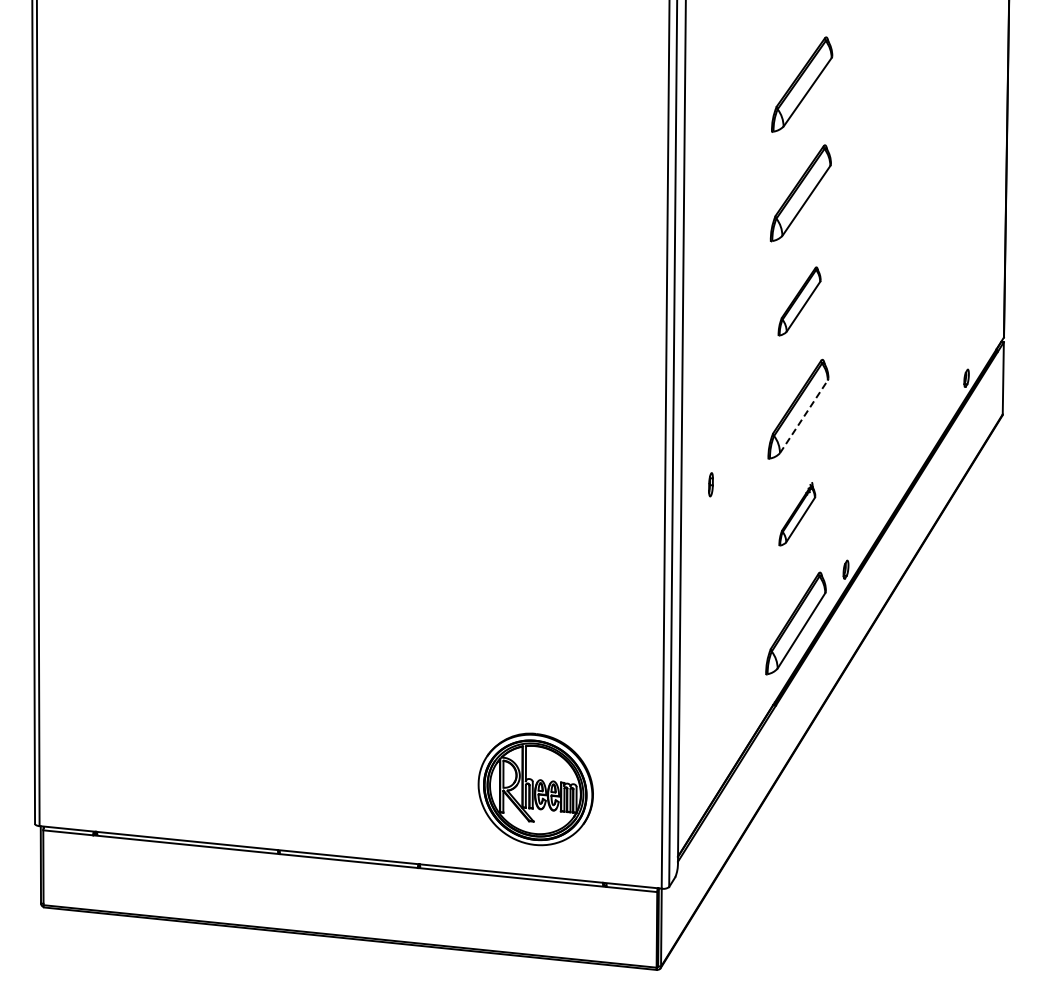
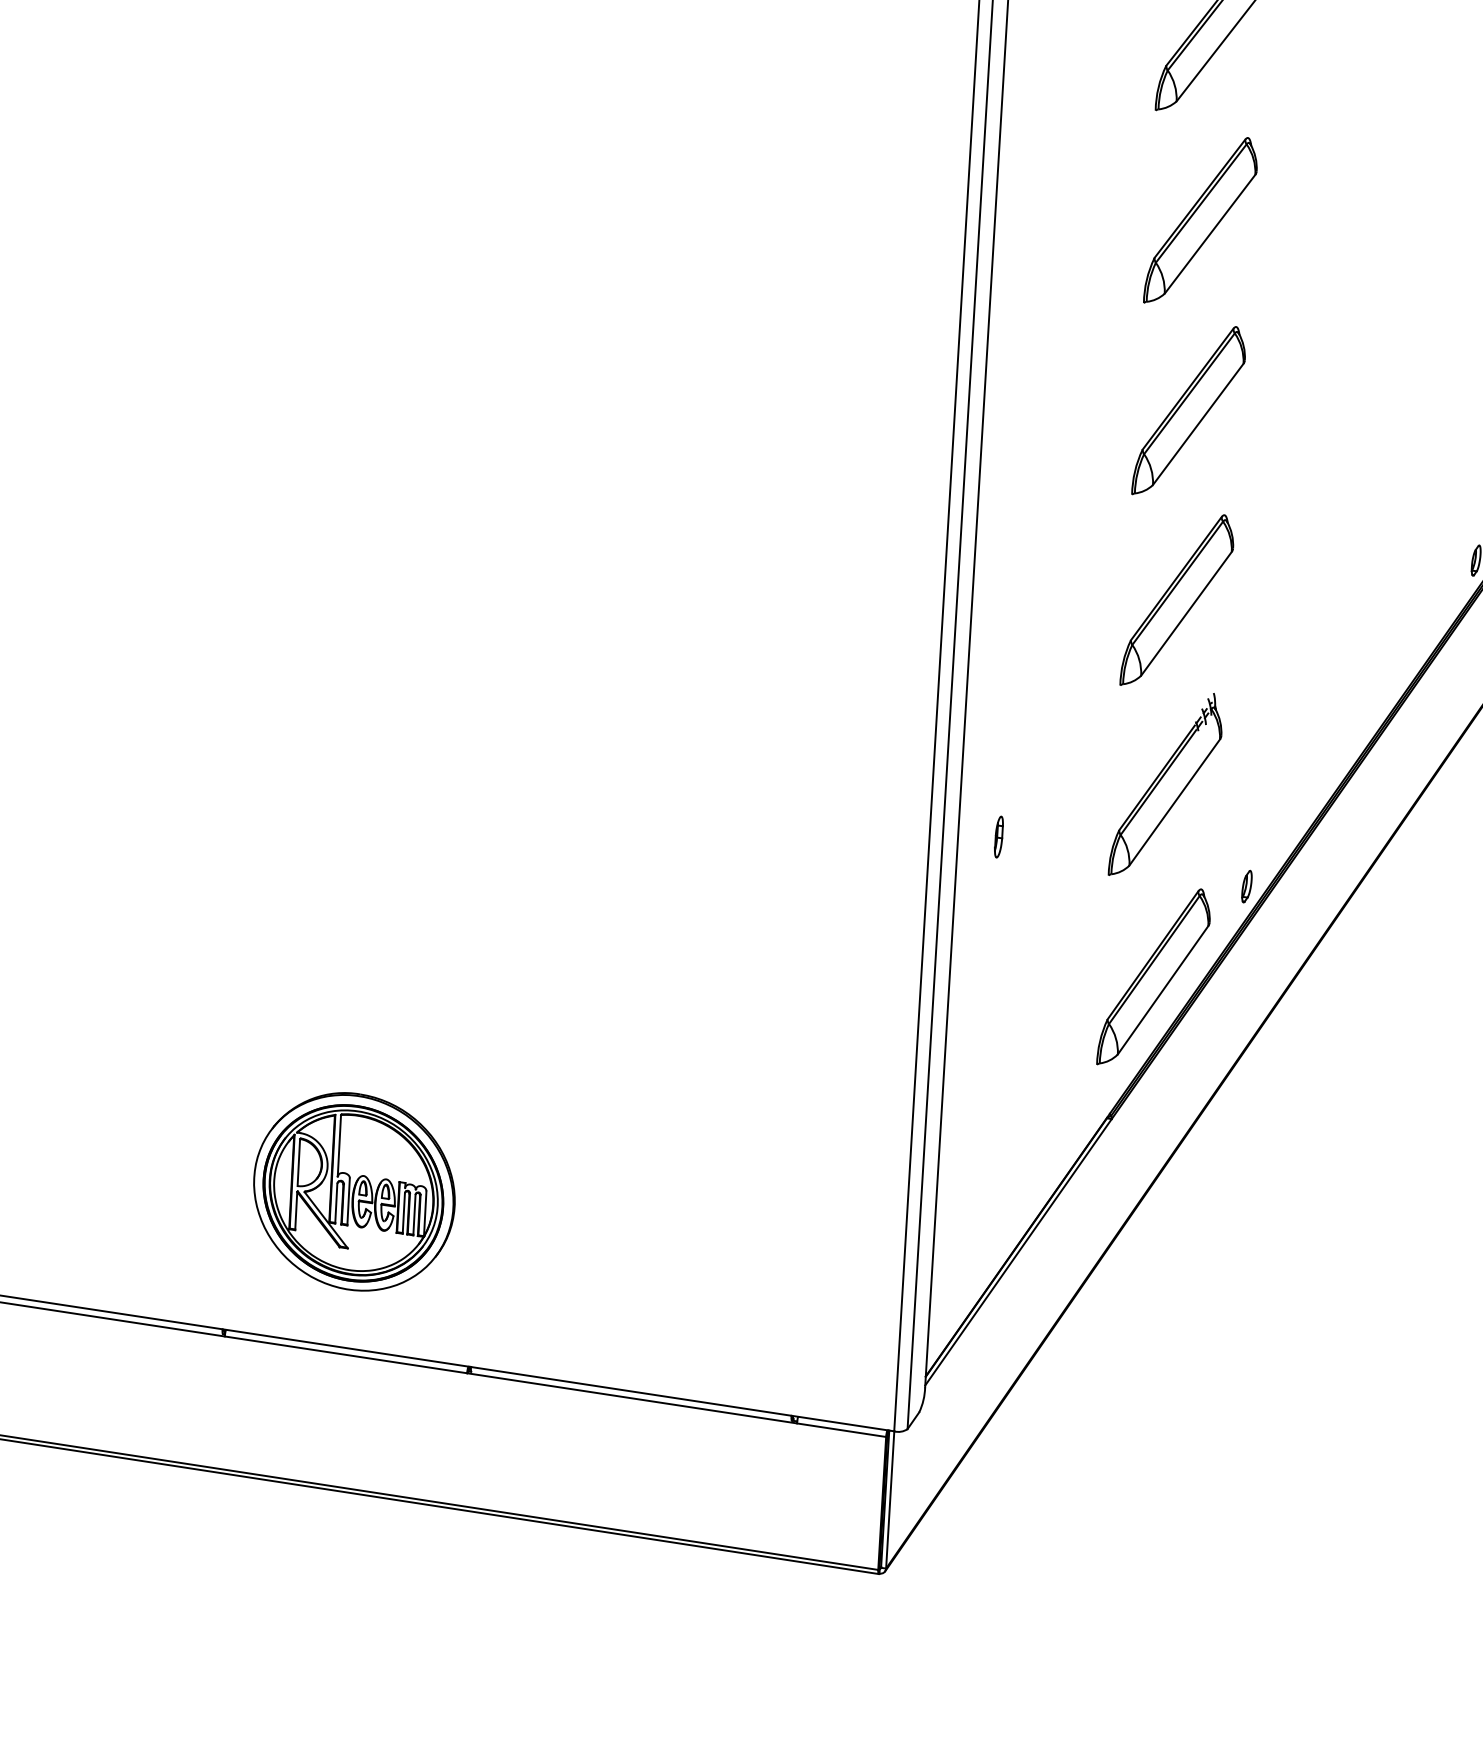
part: (799, 301) -> (1189, 410), size x1.43
line: (803, 416) -> (1185, 613), dashed -> solid
part: (710, 484) -> (998, 836), moved
part: (797, 513) -> (1166, 783), size x1.67
part: (535, 789) -> (353, 1192), moved

